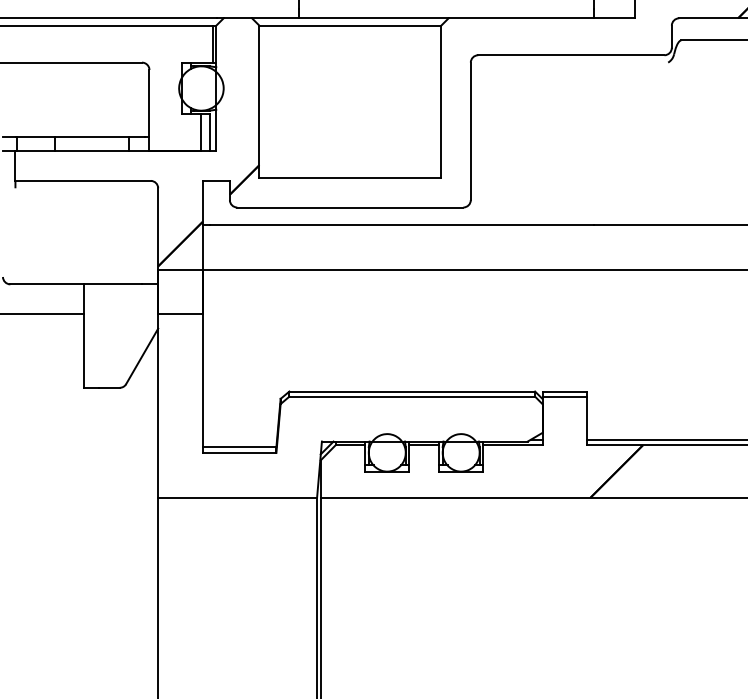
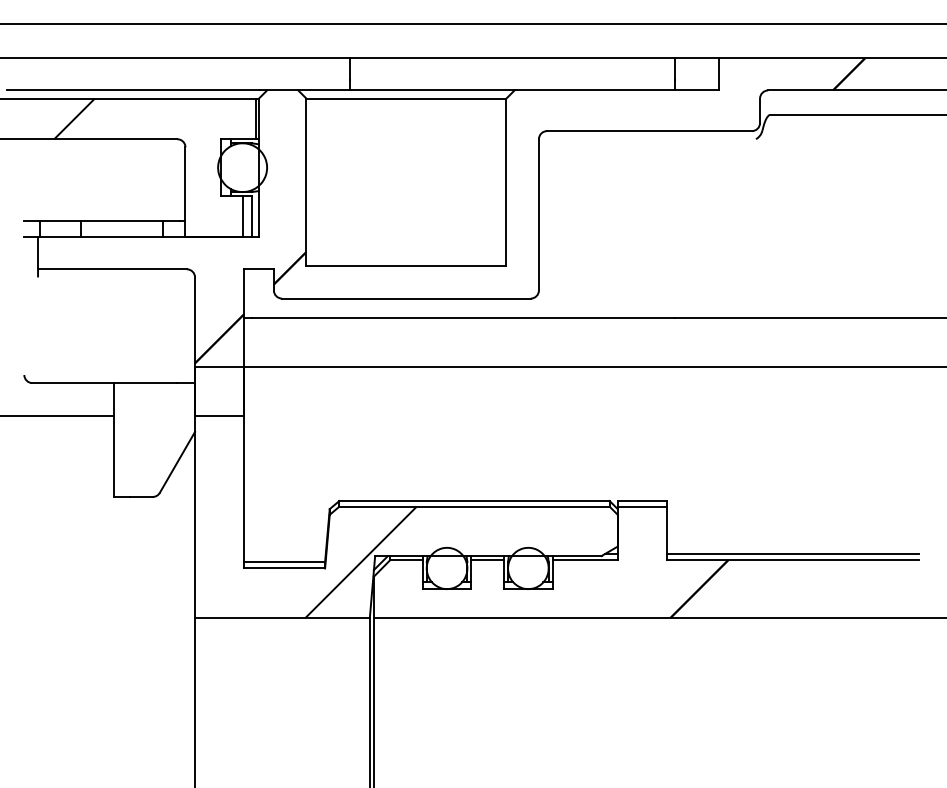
hatch: (48, 43) -> (74, 118), added
hatch: (308, 447) -> (360, 562), added

